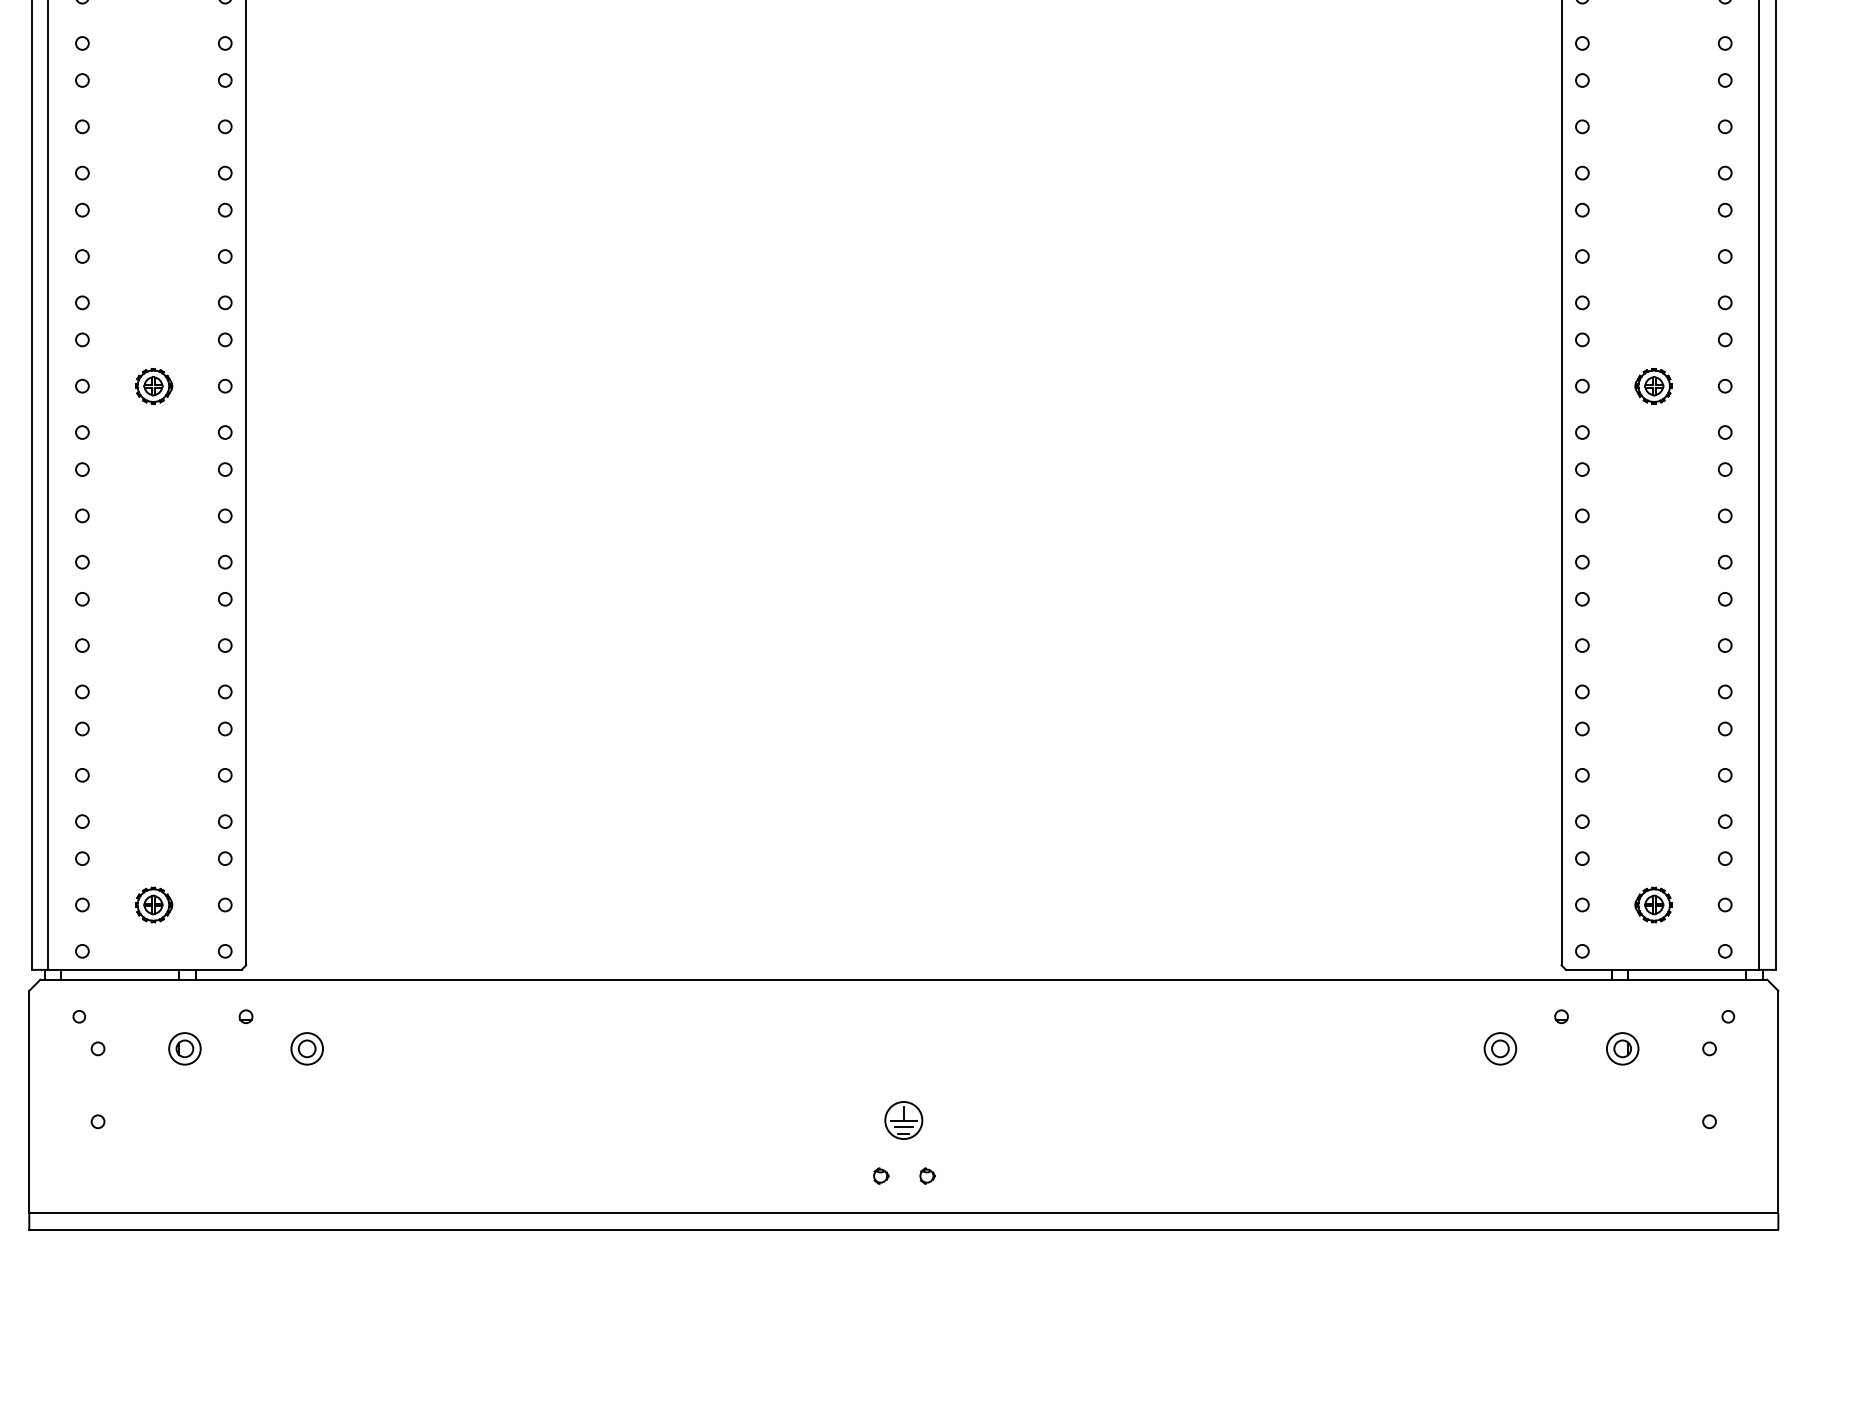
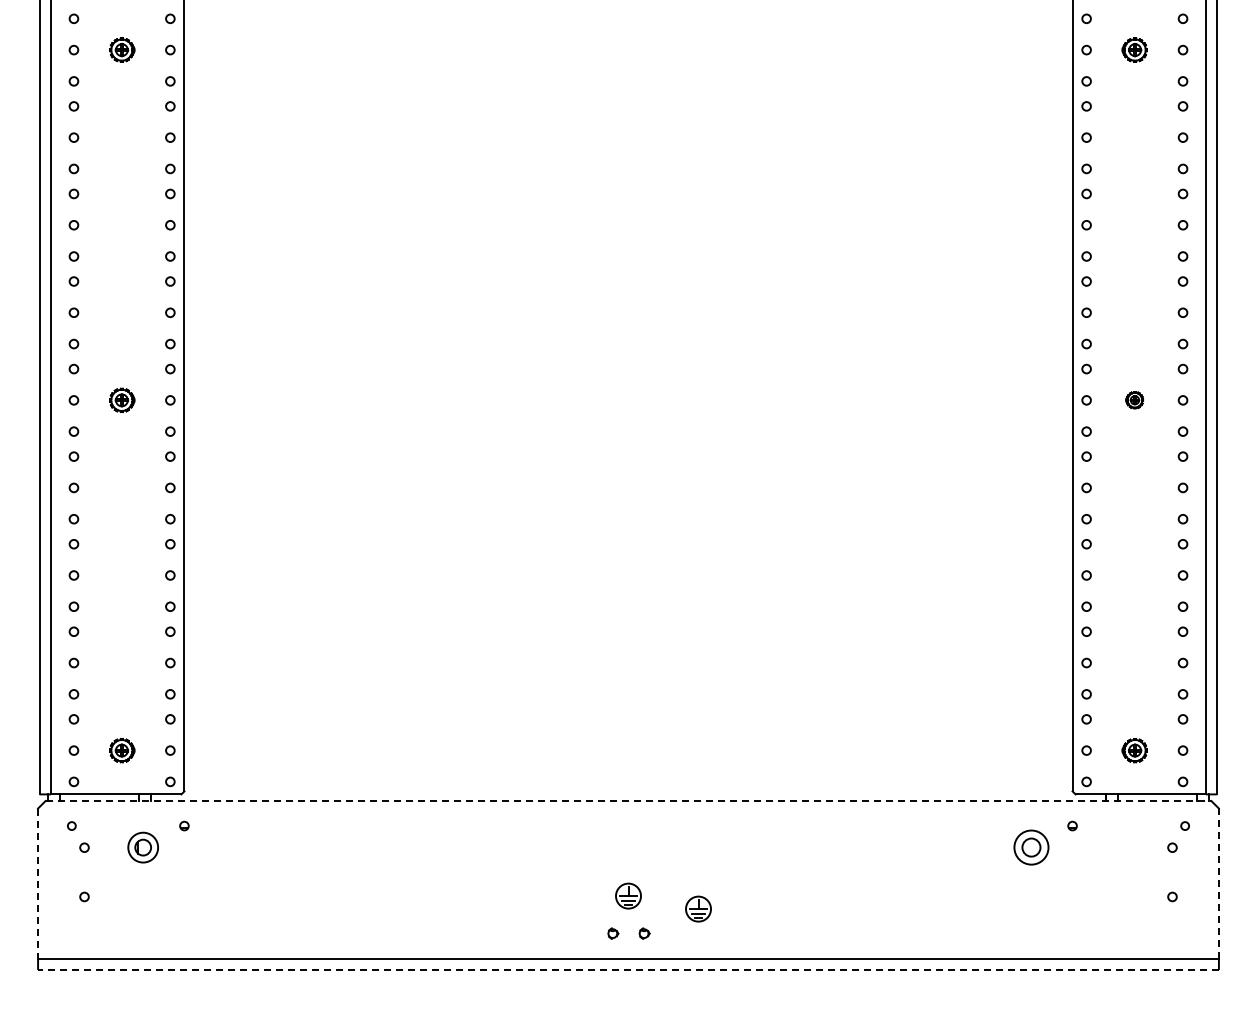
part: (1653, 384) -> (1134, 399), size x0.7
line: (903, 980) -> (628, 801), solid -> dashed
part: (183, 1048) -> (142, 847), size x1.4
part: (306, 1048) -> (225, 847), removed
part: (1499, 1048) -> (1030, 847), size x1.6
part: (1622, 1048) -> (1113, 847), removed
line: (1777, 1101) -> (1218, 883), solid -> dashed
line: (29, 1103) -> (38, 884), solid -> dashed
part: (1007, 1138) -> (698, 908), added
line: (903, 1229) -> (628, 969), solid -> dashed

